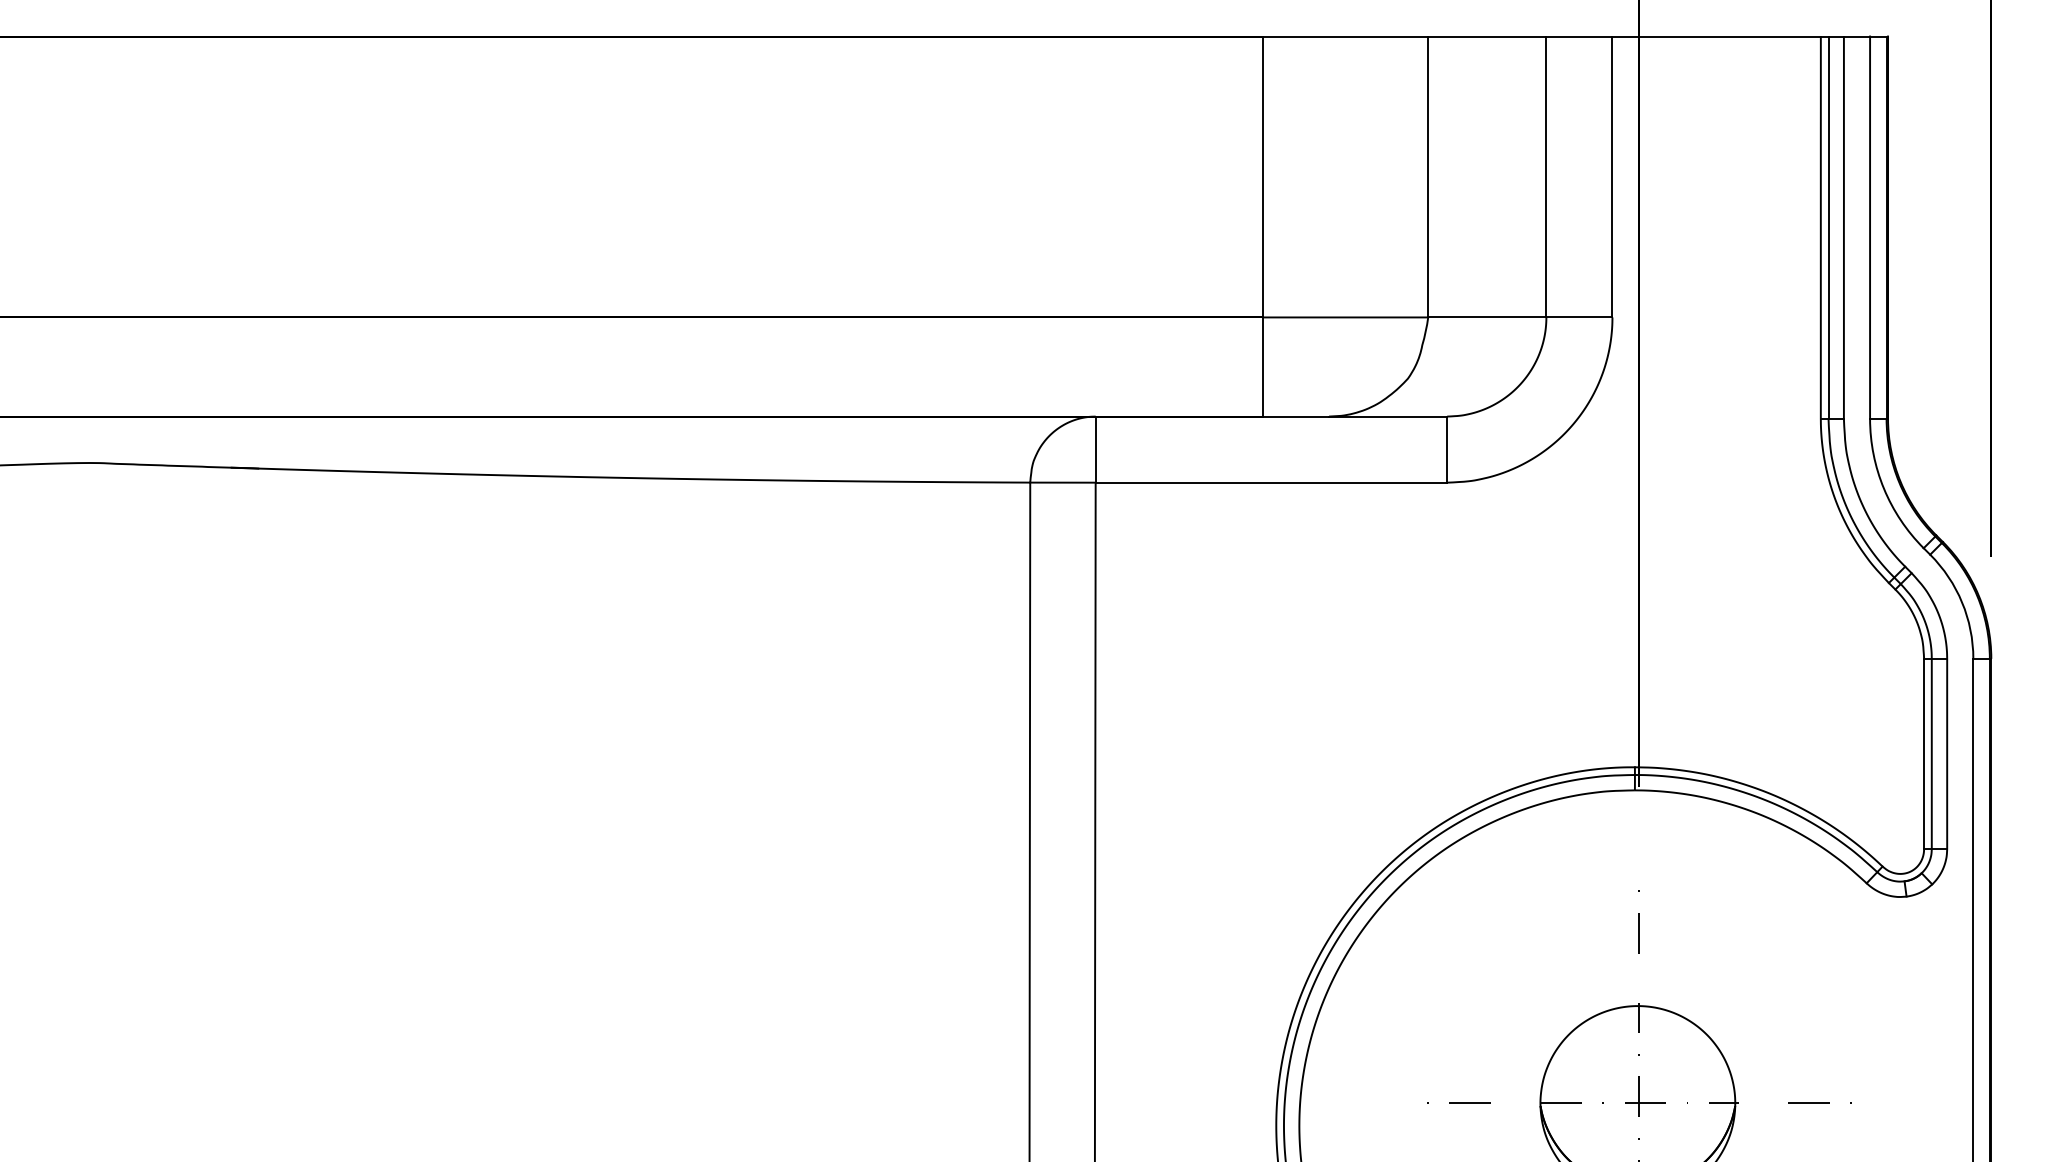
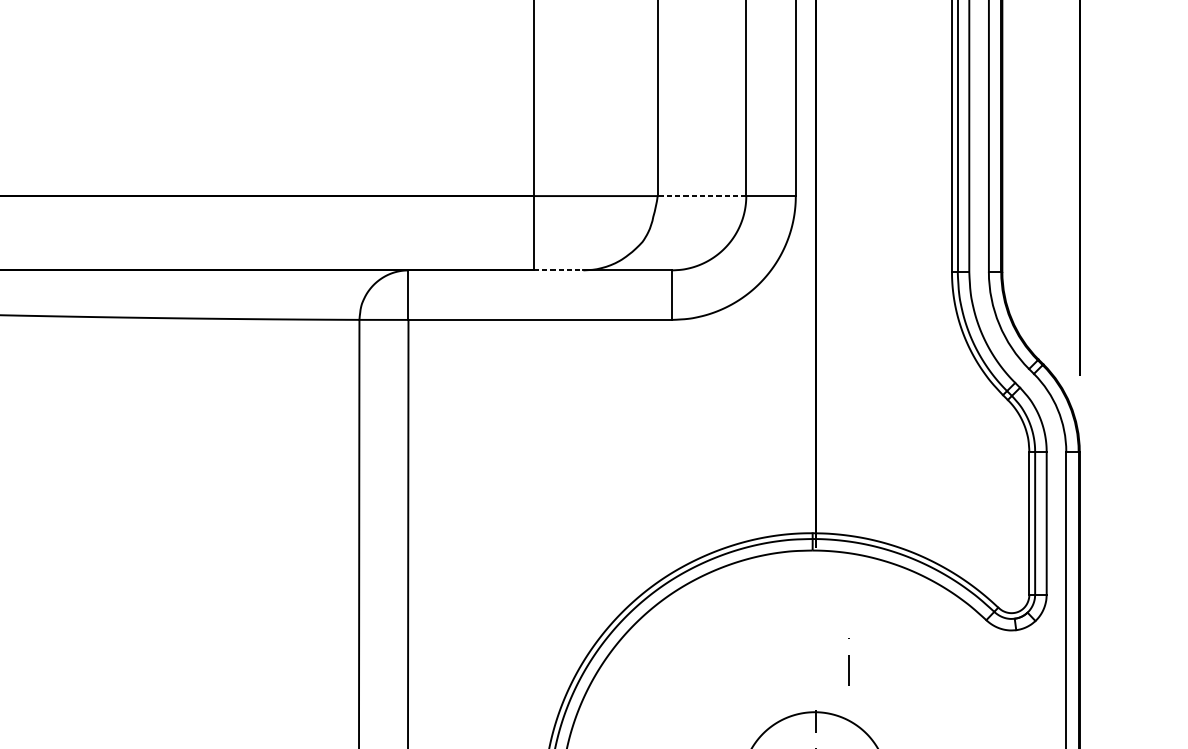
line: (1486, 317) -> (701, 196), solid -> dashed
line: (1296, 416) -> (559, 270), solid -> dashed
line: (1638, 921) -> (848, 661), moved

